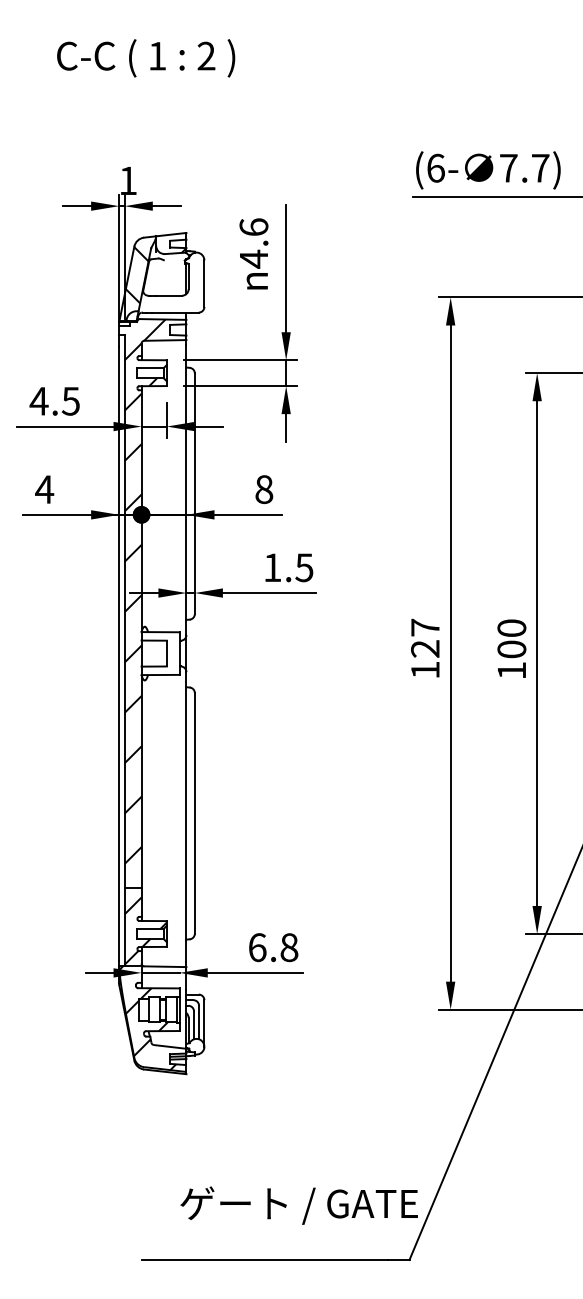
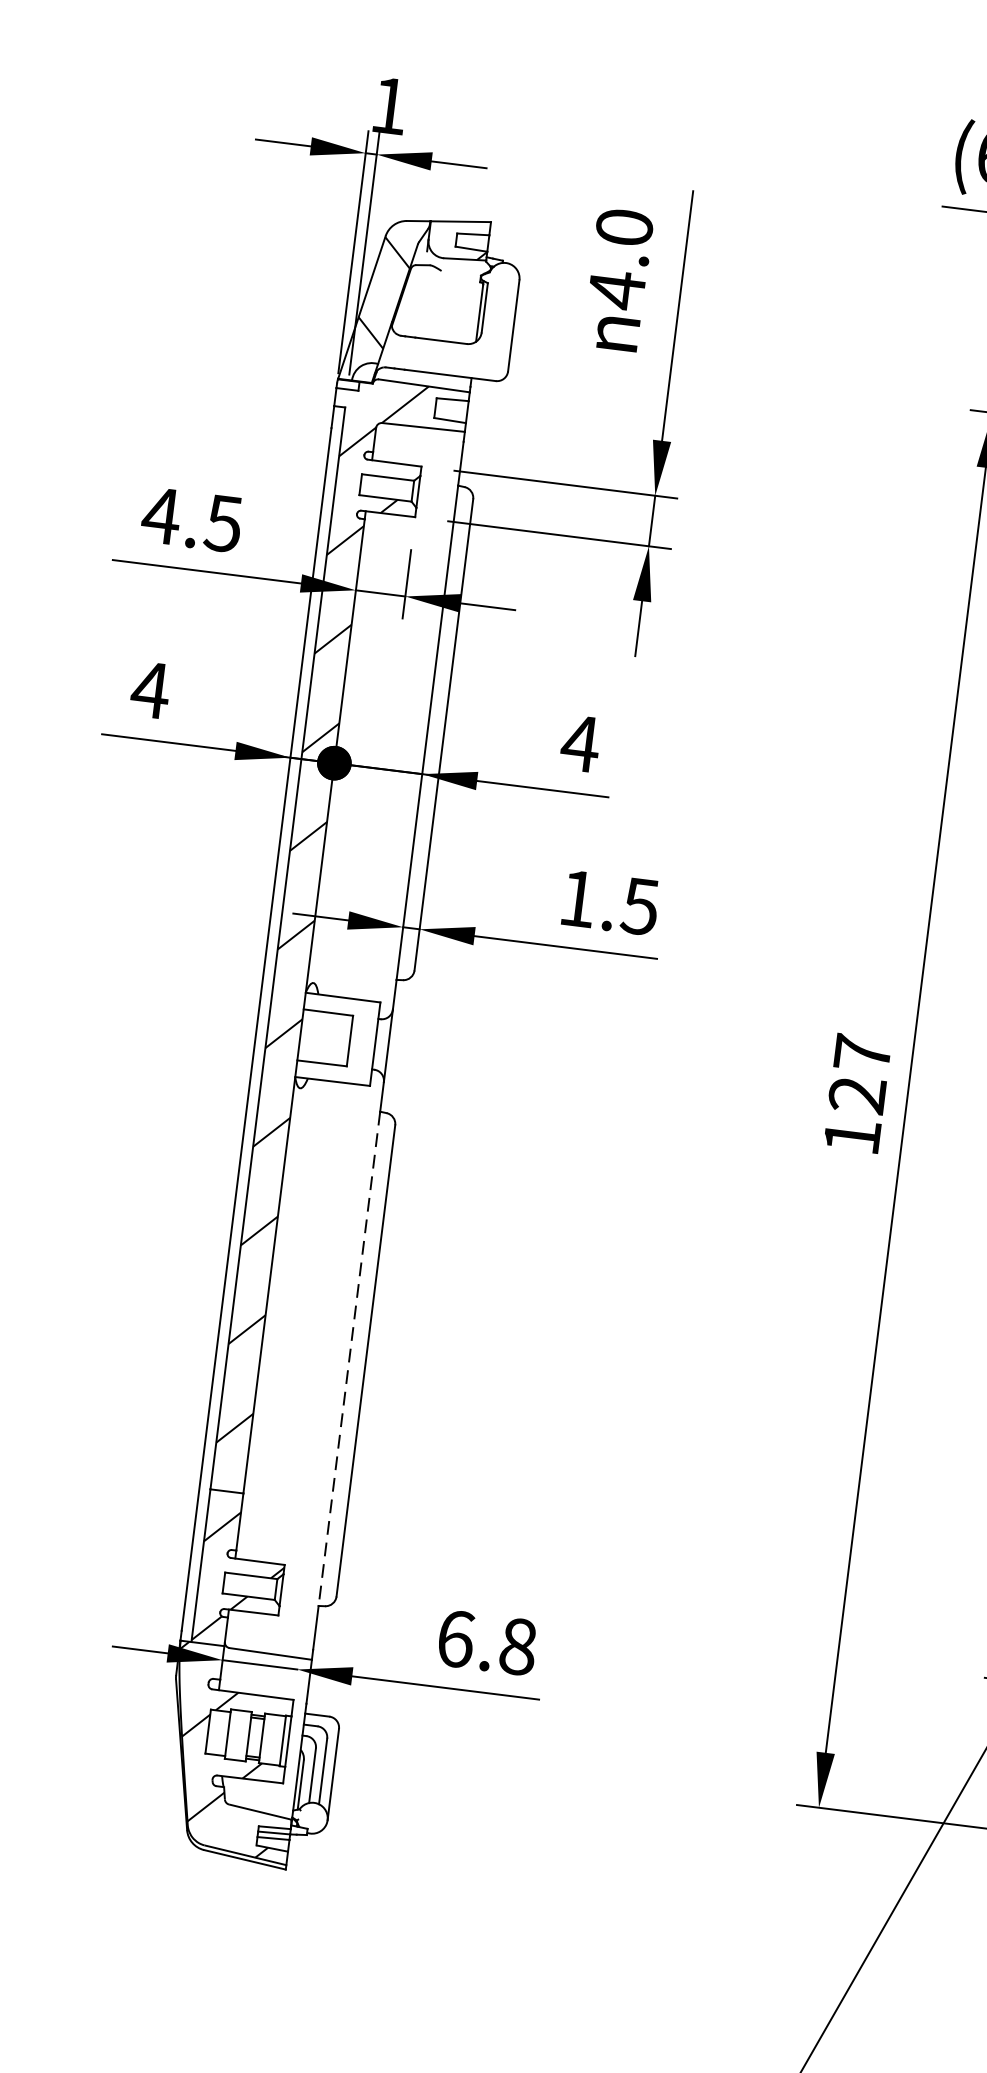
text: (253, 226) -> (623, 225), 4.6 -> 4.0
text: (263, 489) -> (579, 743), 8 -> 4
line: (186, 813) -> (349, 1359), solid -> dashed

